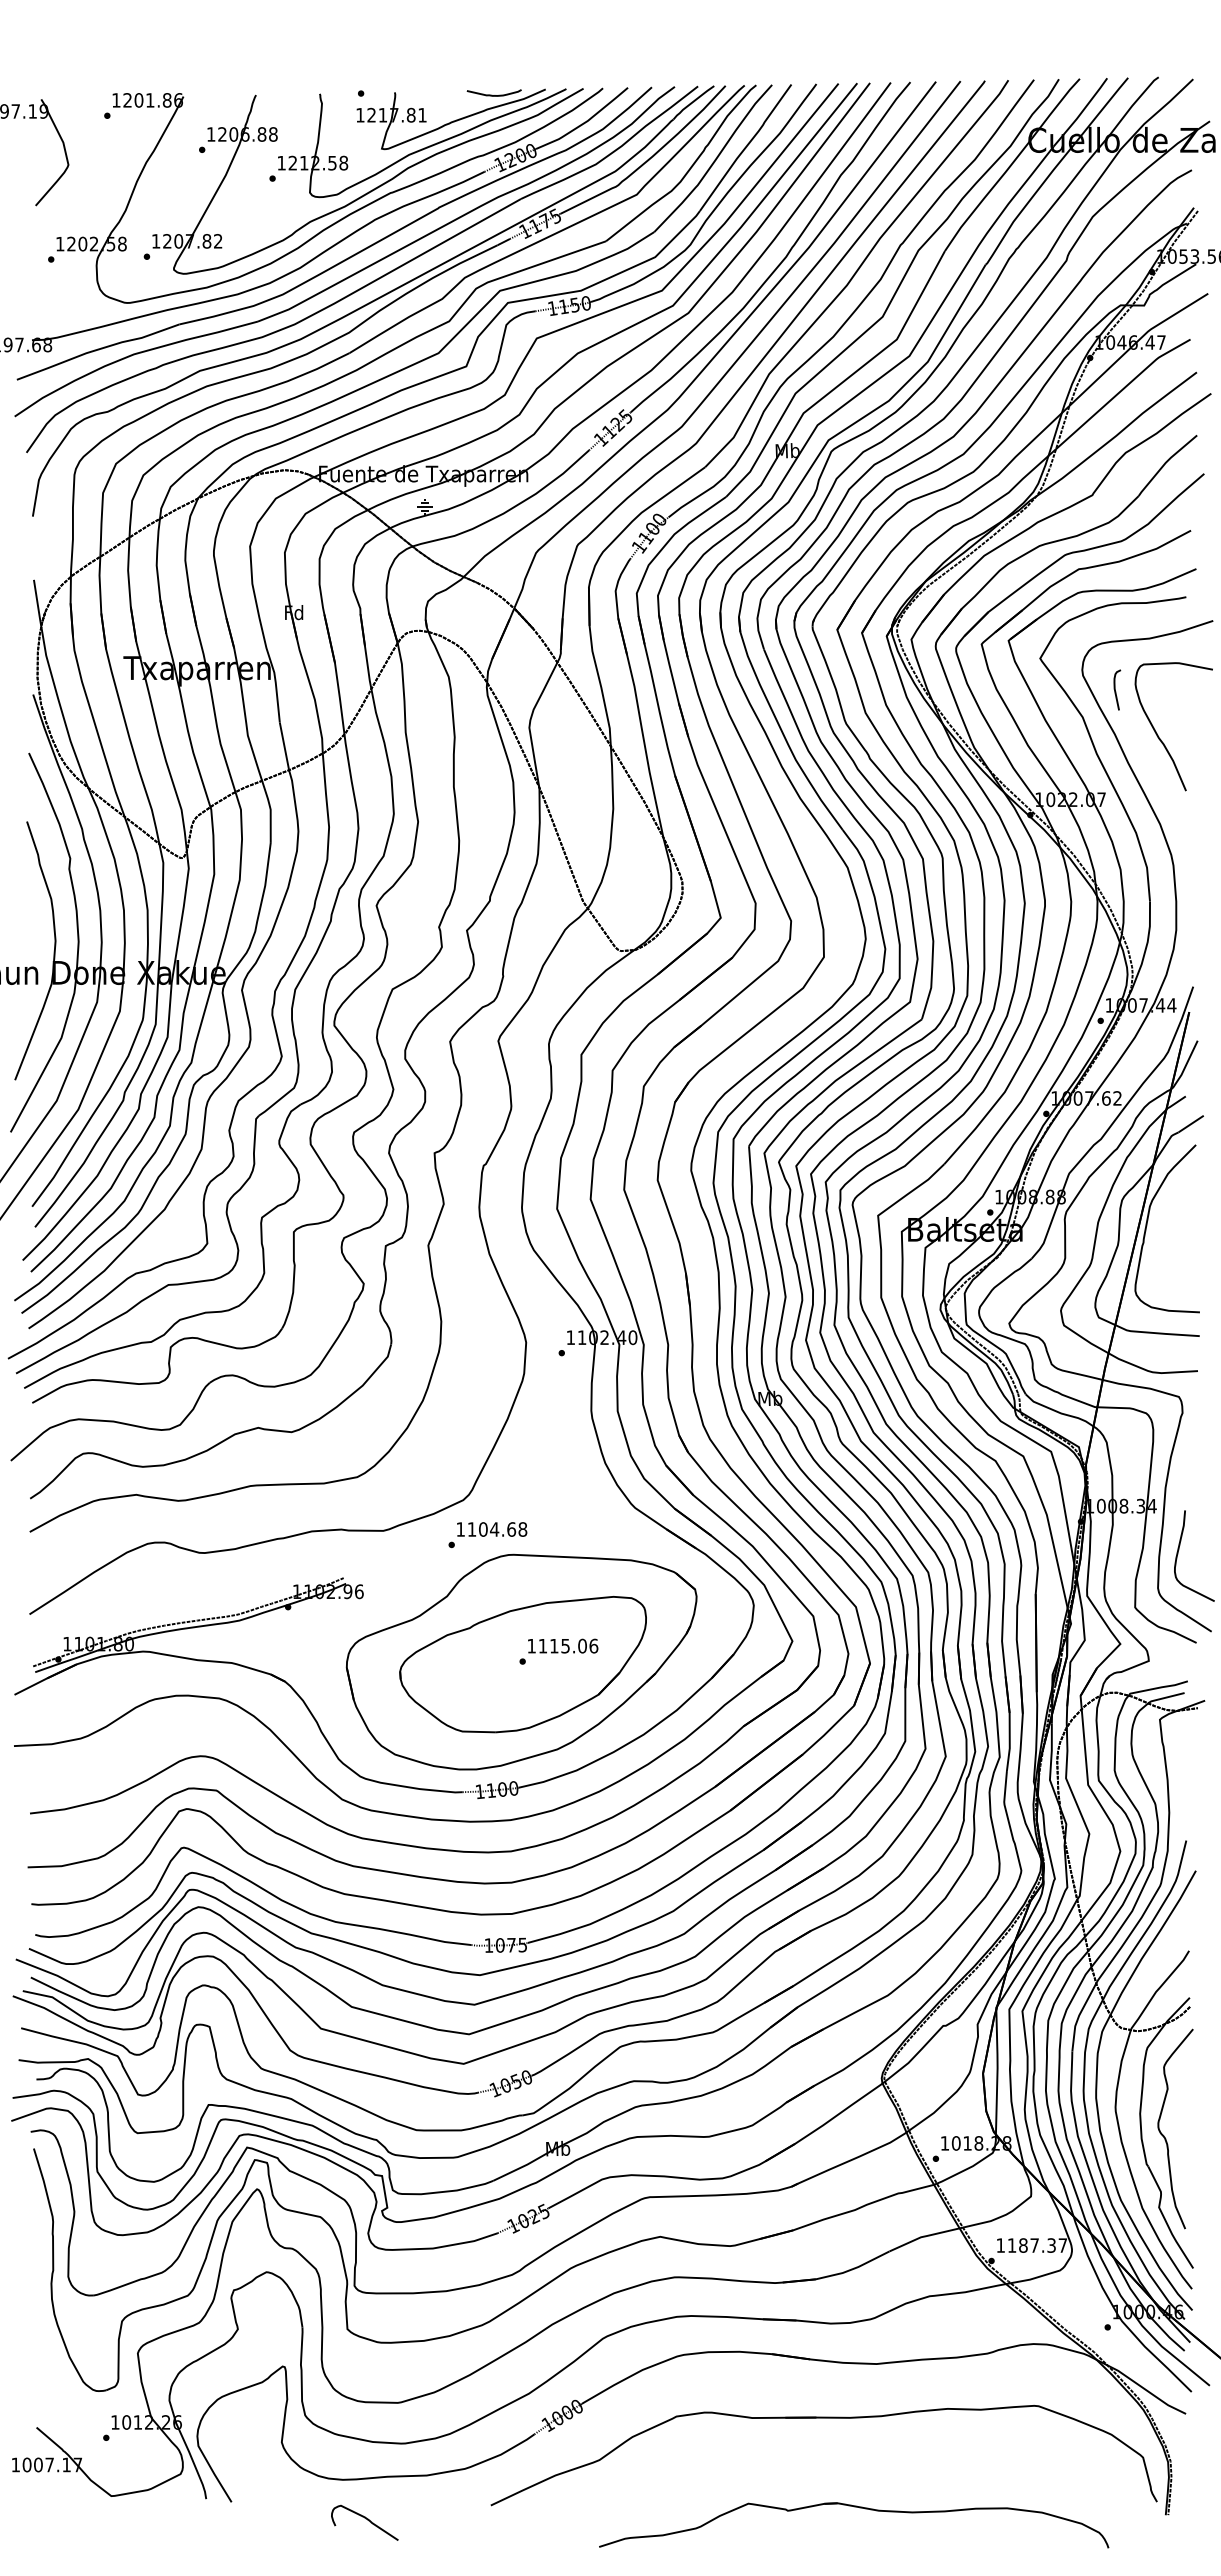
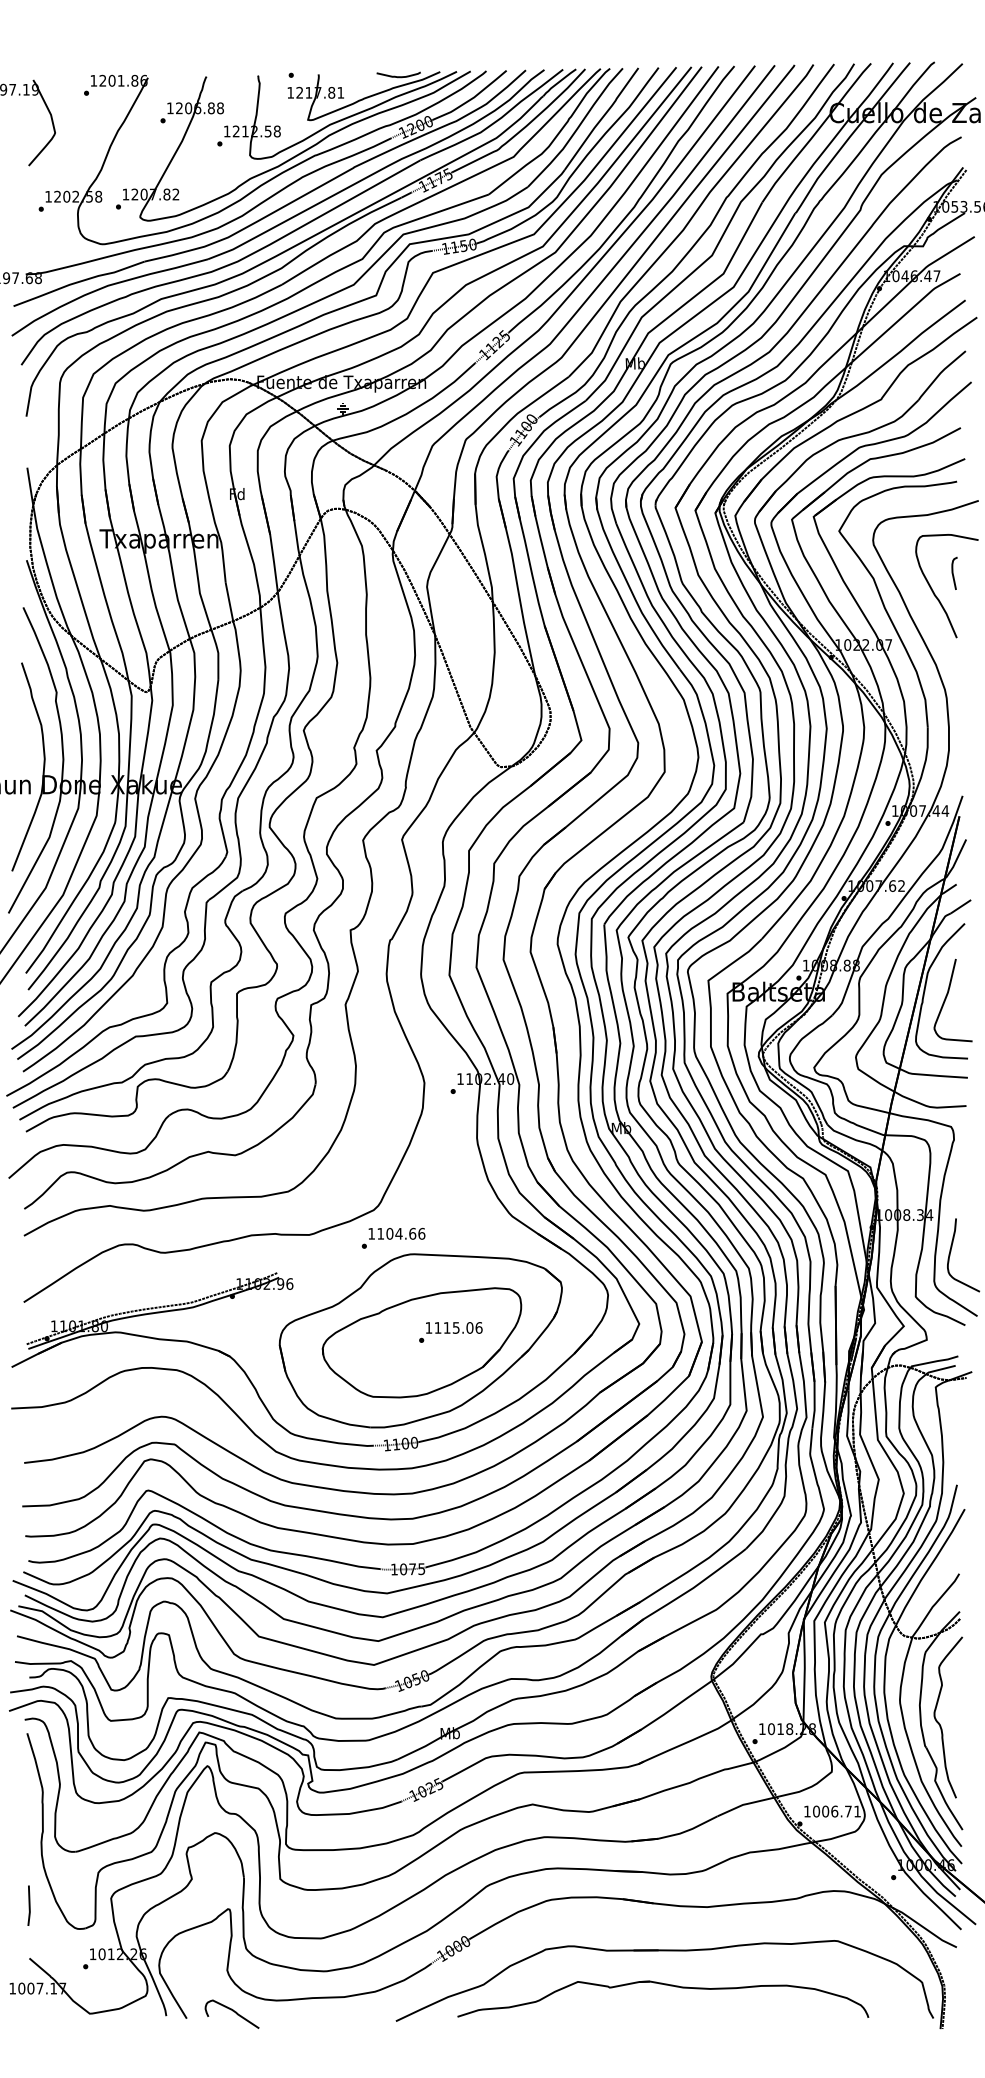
curve: (1115, 689) -> (953, 573), moved
curve: (1173, 1237) -> (946, 998), added
text: (522, 1529) -> (421, 1233), 1104.68 -> 1104.66
text: (1036, 2245) -> (836, 1811), 1187.37 -> 1006.71
line: (35, 2362) -> (28, 1905), added
part: (859, 2508) -> (667, 1985), moved
curve: (366, 2519) -> (233, 2011), moved

